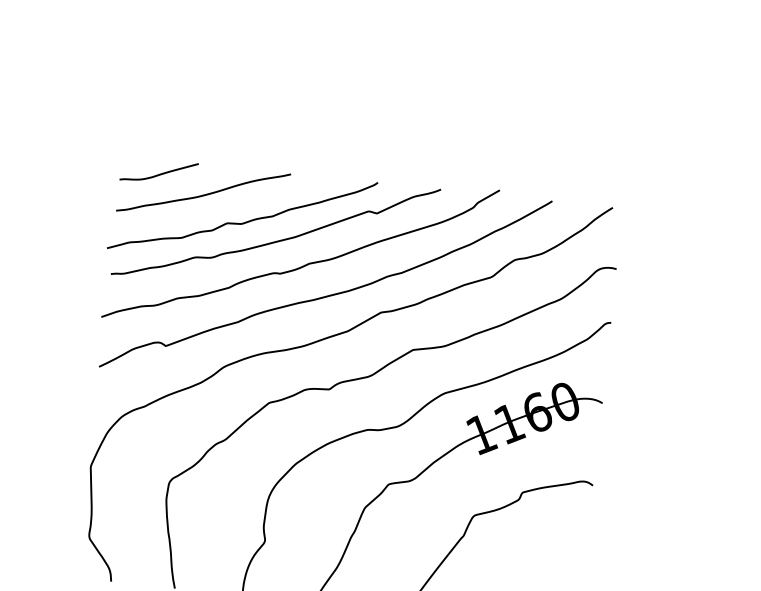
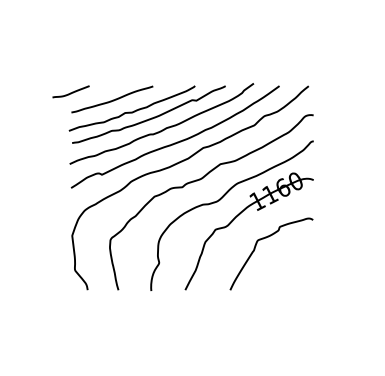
curve: (157, 173) -> (70, 92), moved

